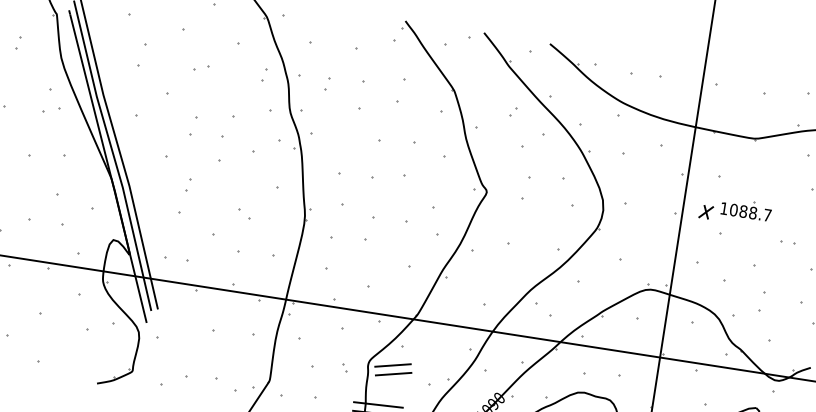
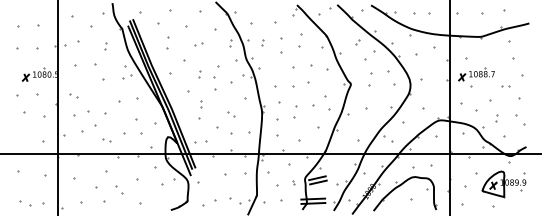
part: (193, 127) -> (199, 74), size x0.62
part: (760, 302) -> (496, 118), size x0.62

